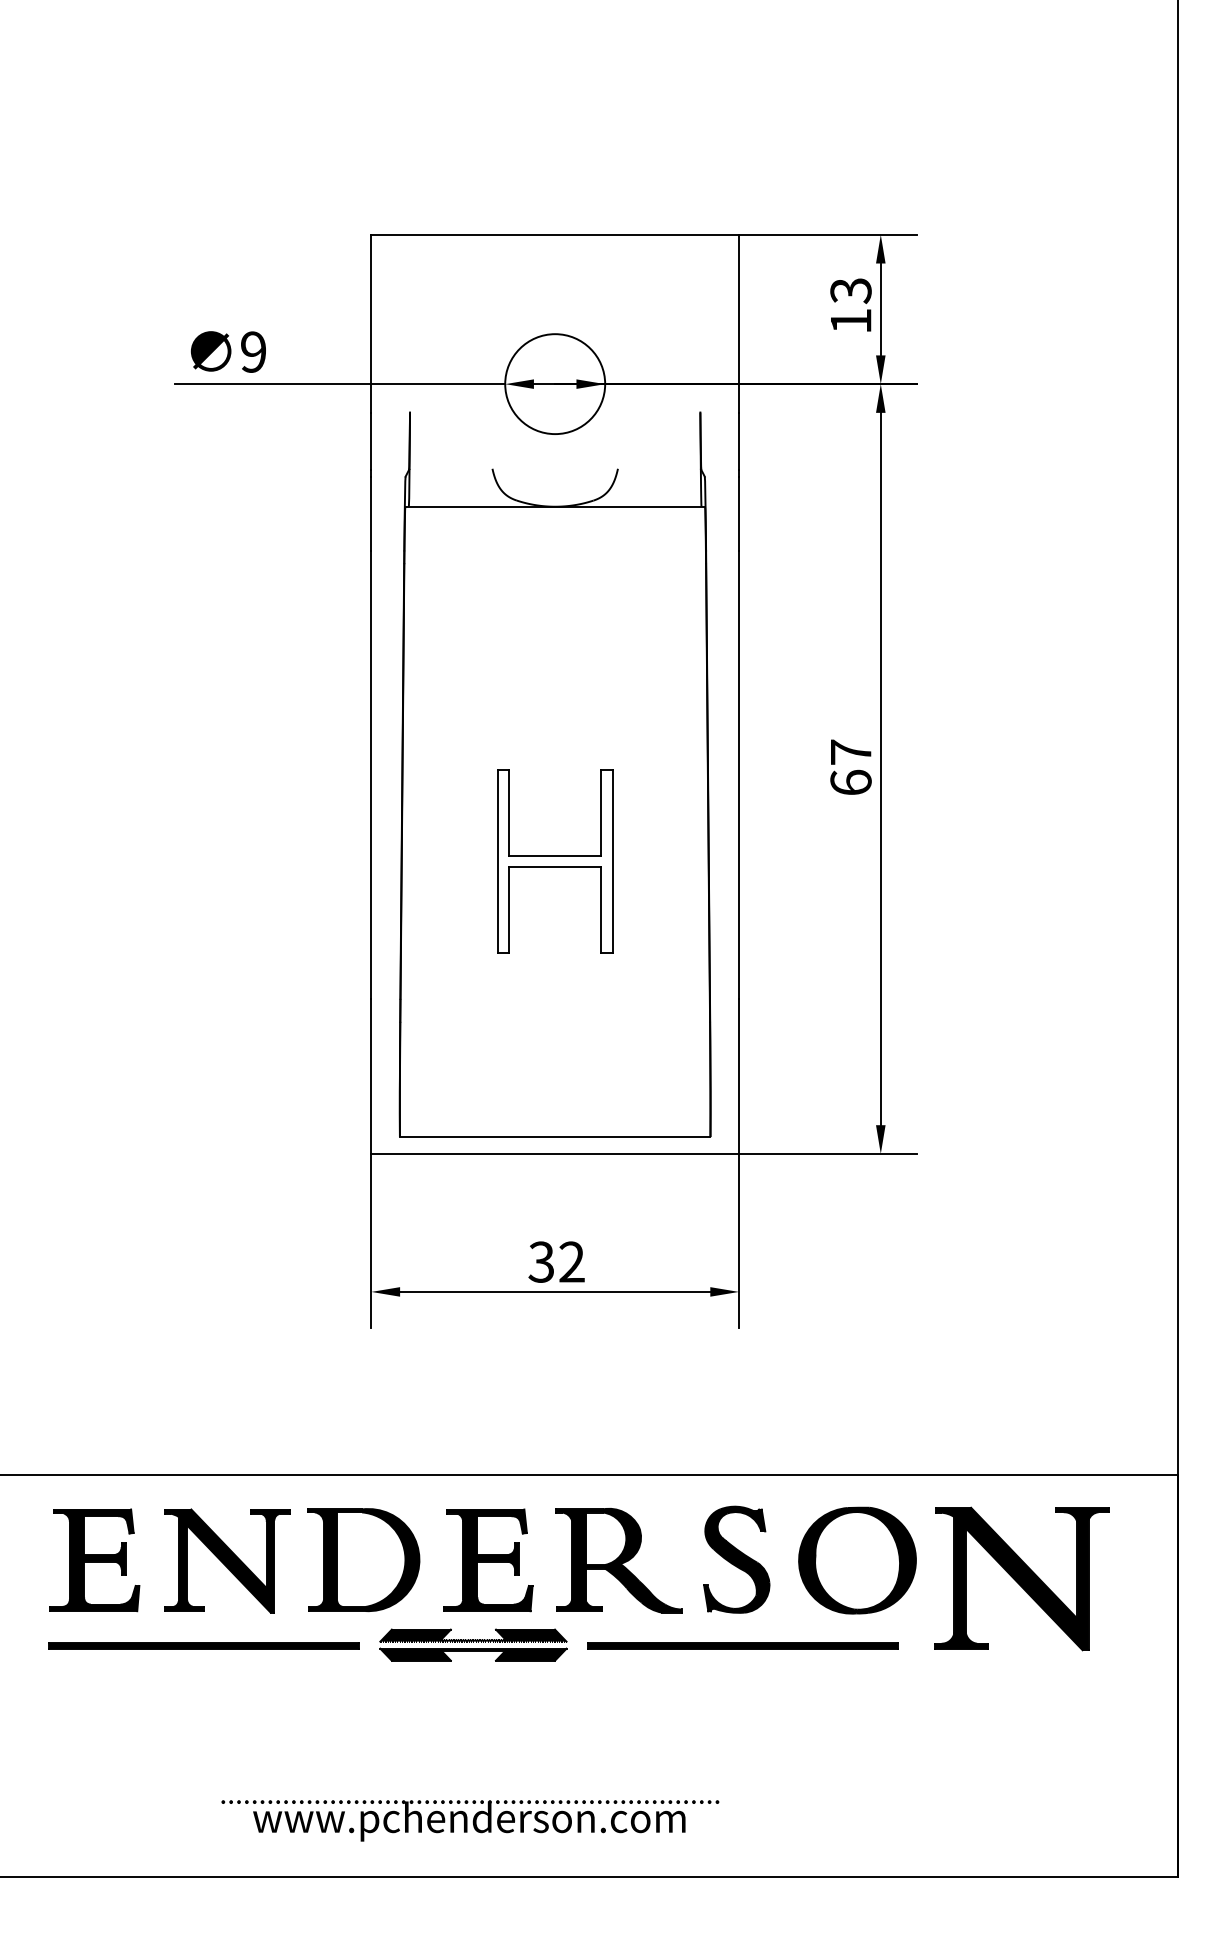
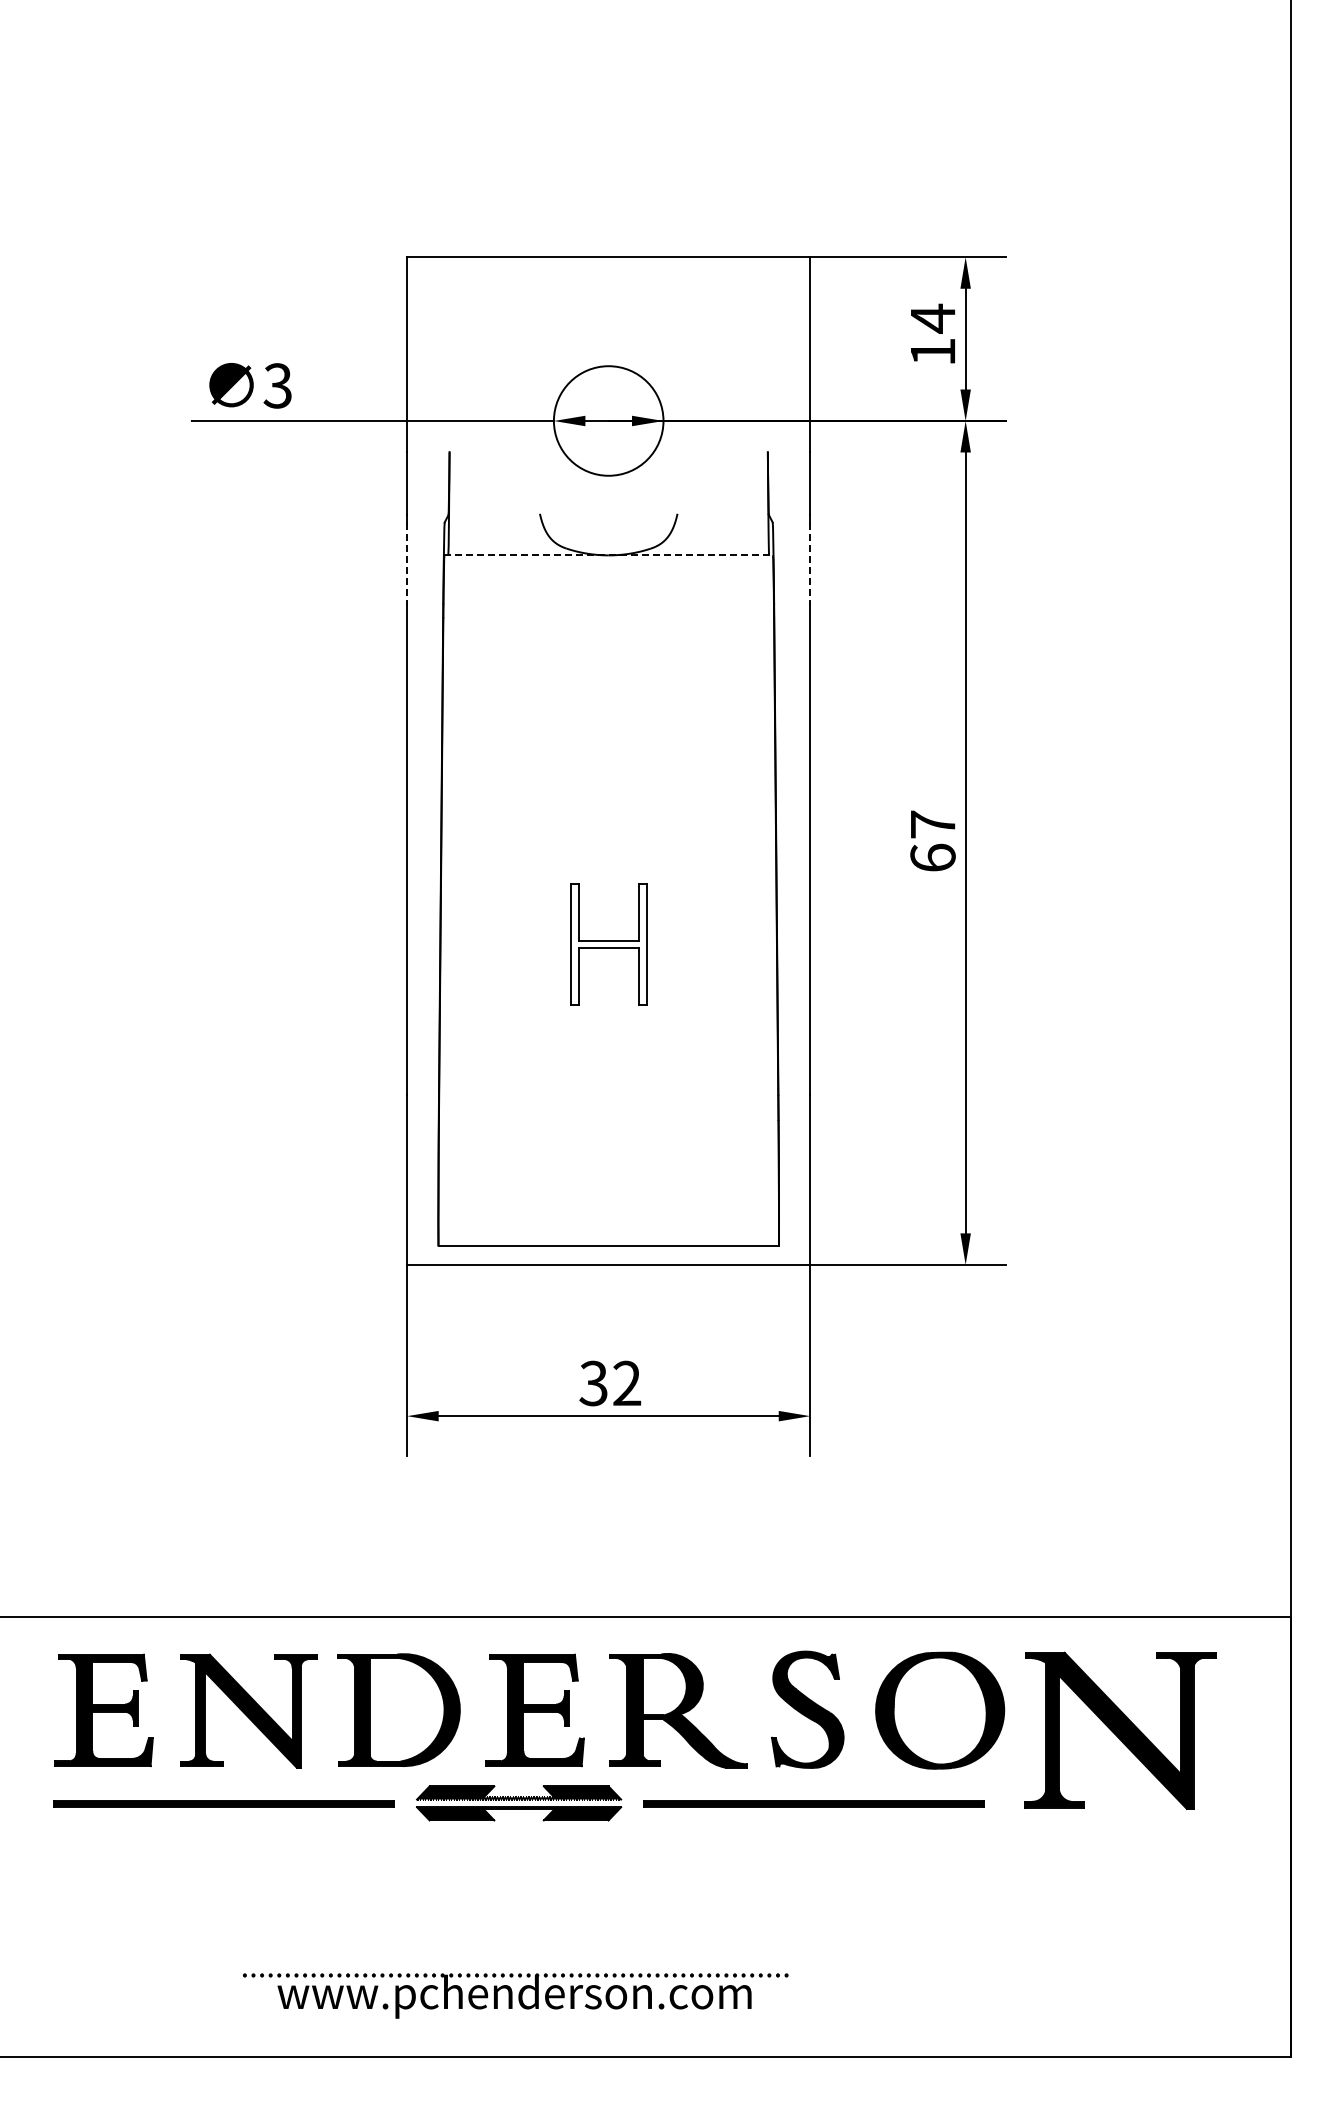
text: (850, 290) -> (932, 318), 13 -> 14
text: (253, 351) -> (277, 385), 9 -> 3
line: (555, 506) -> (609, 555), solid -> dashed
line: (371, 514) -> (407, 563), solid -> dashed
line: (739, 514) -> (810, 563), solid -> dashed
part: (555, 861) -> (608, 944), size x0.6

